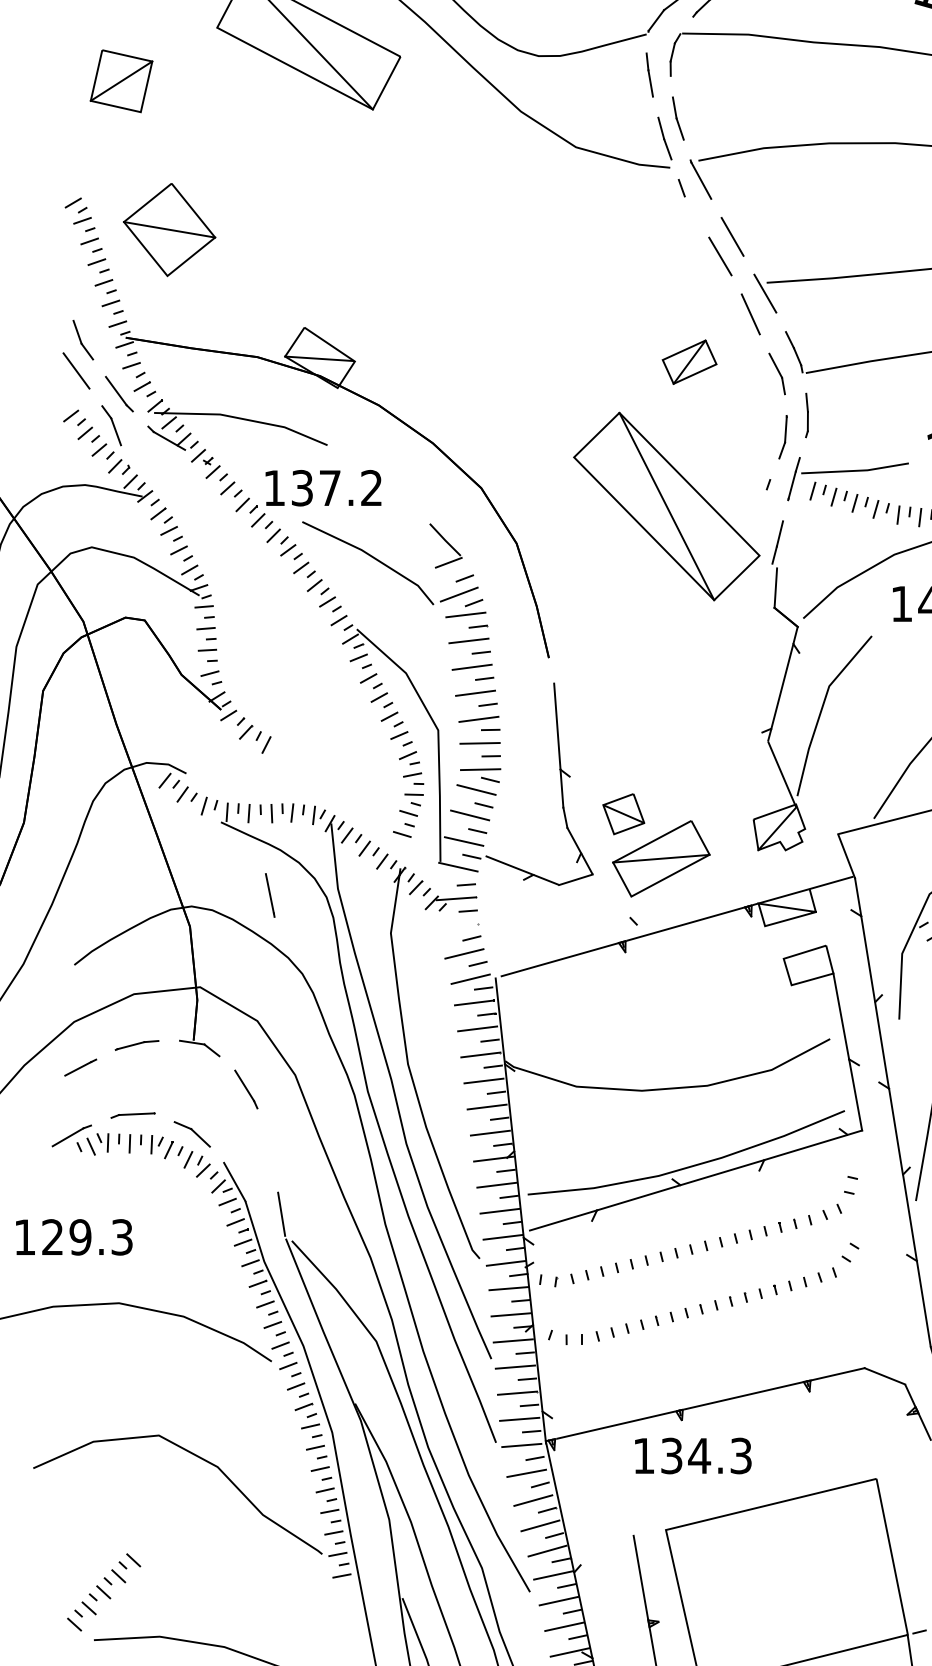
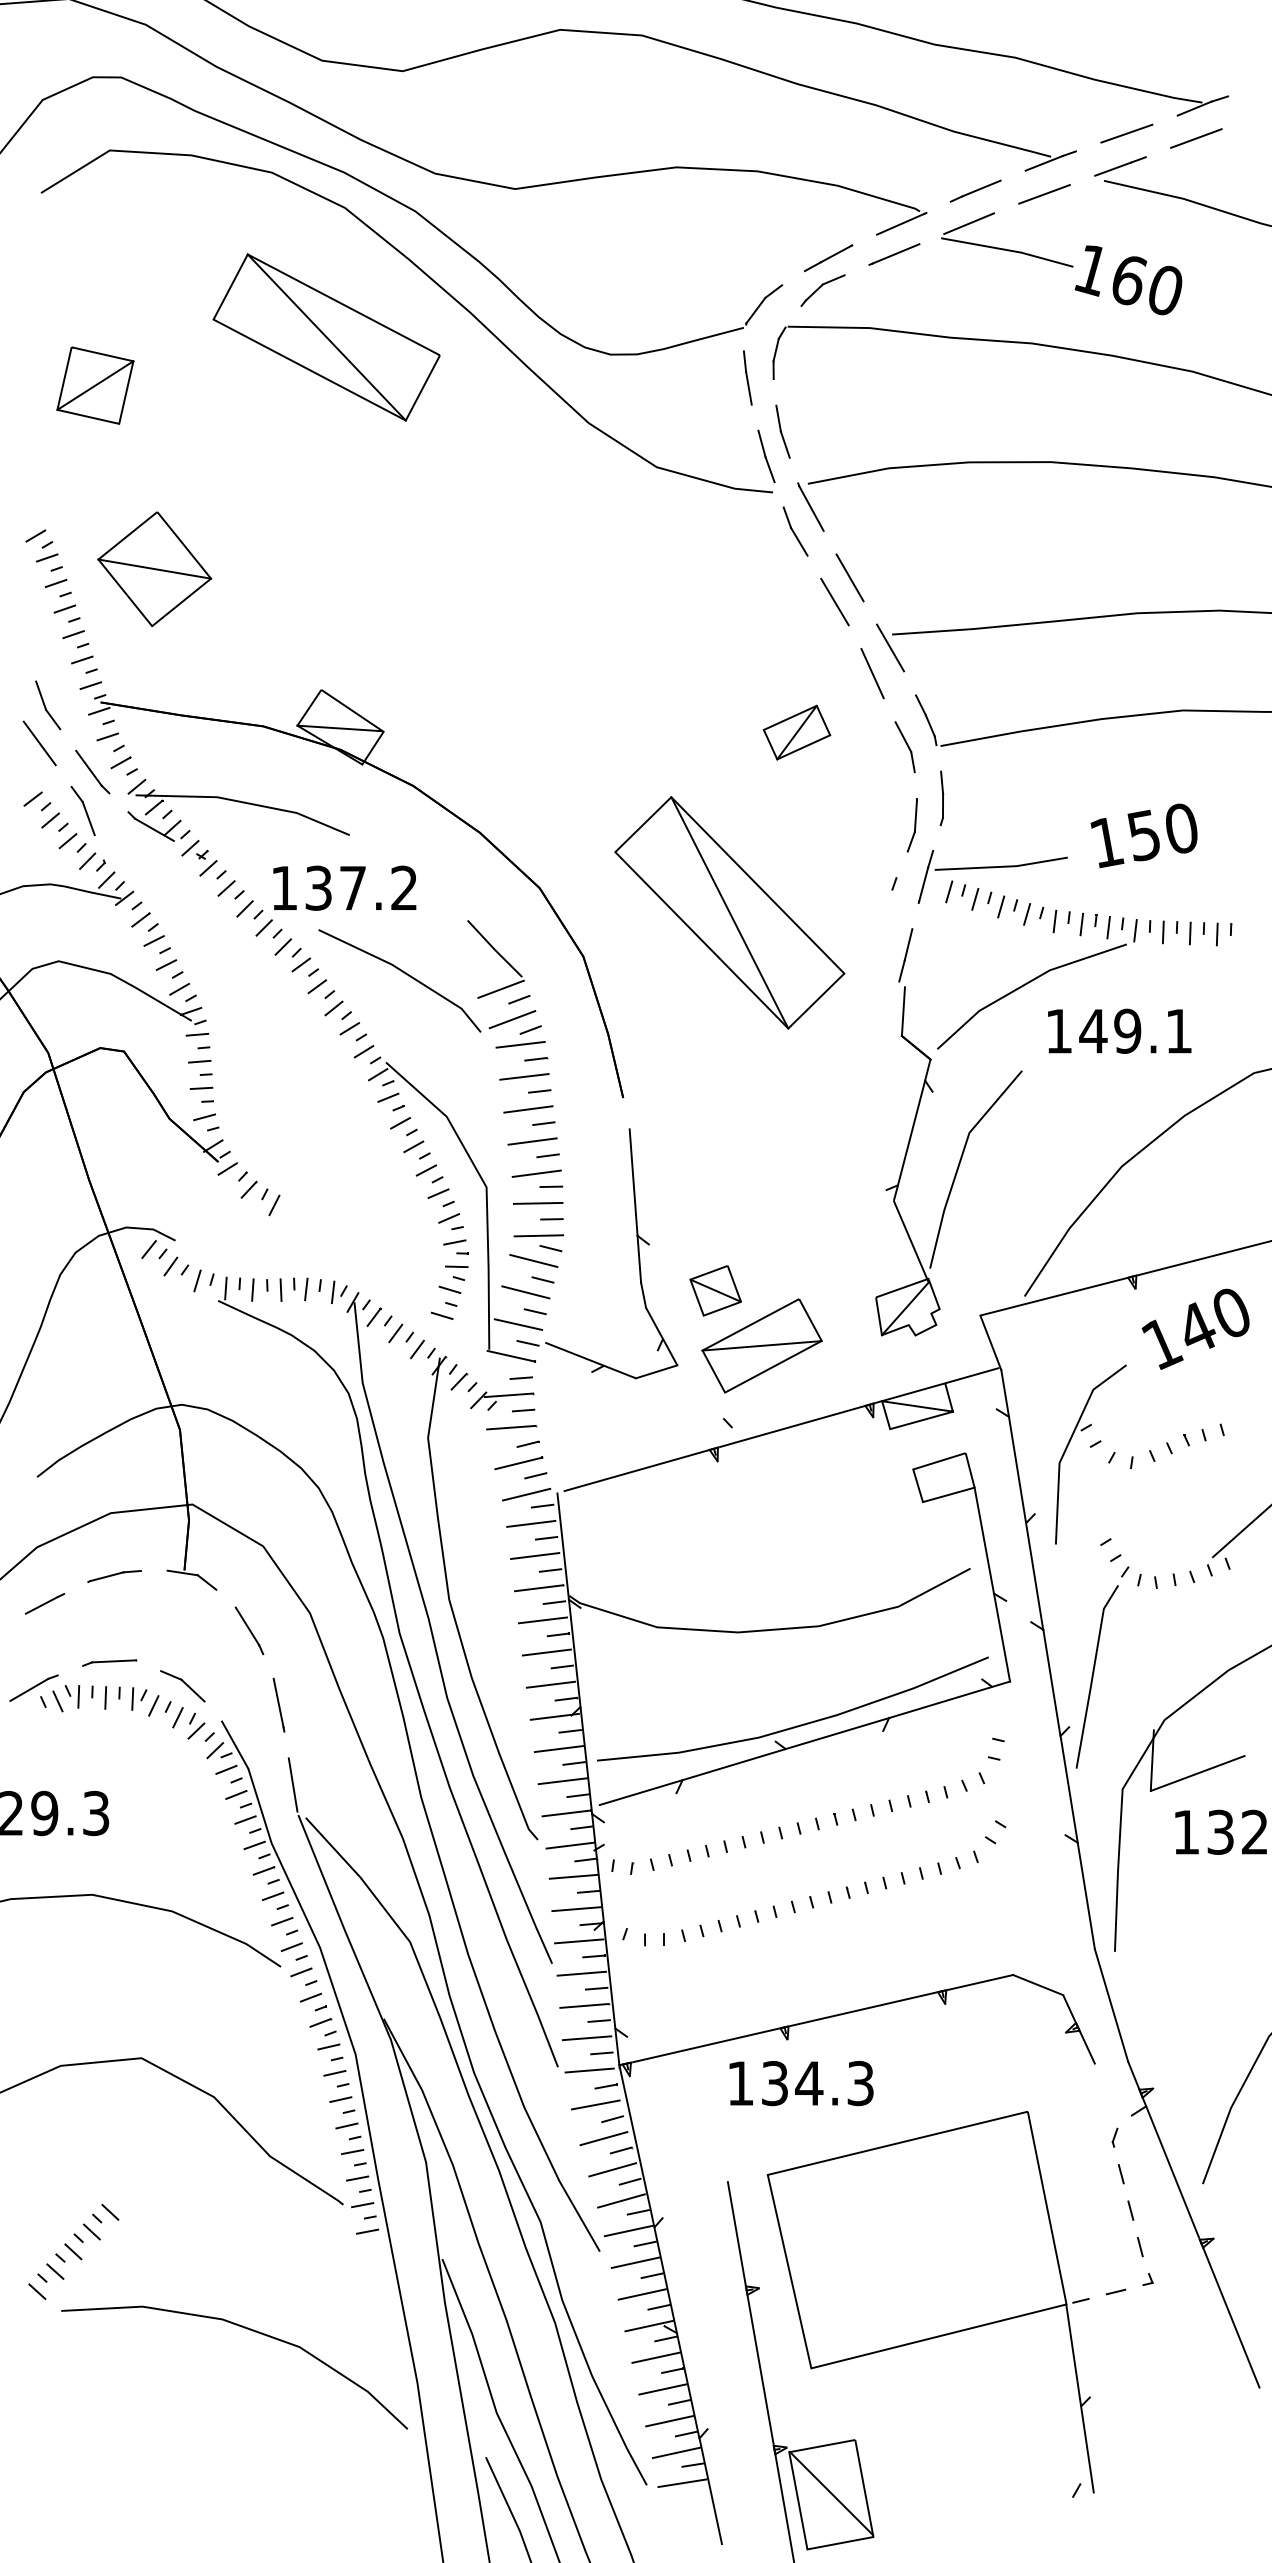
line: (691, 207) -> (799, 541), added
part: (666, 506) -> (729, 912), moved
part: (445, 545) -> (495, 959), size x1.43
line: (269, 894) -> (278, 1704), moved
line: (458, 924) -> (511, 1427), added

